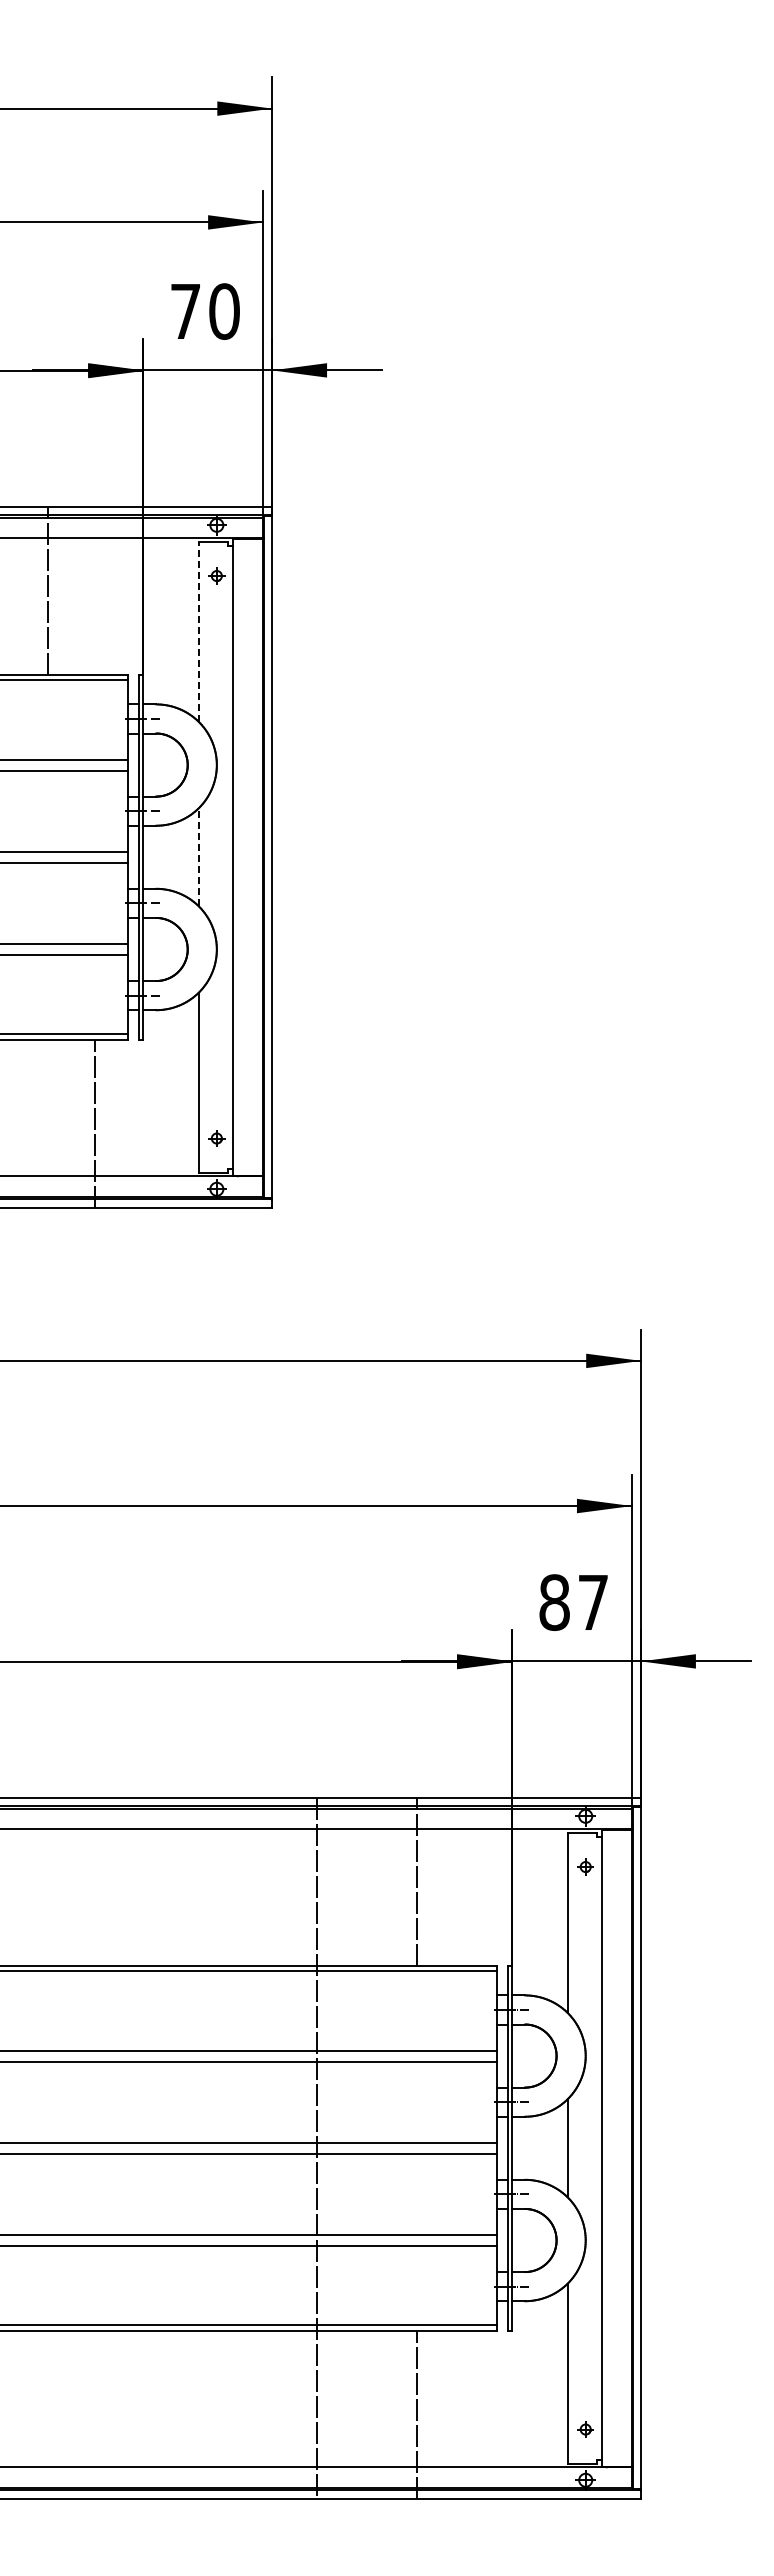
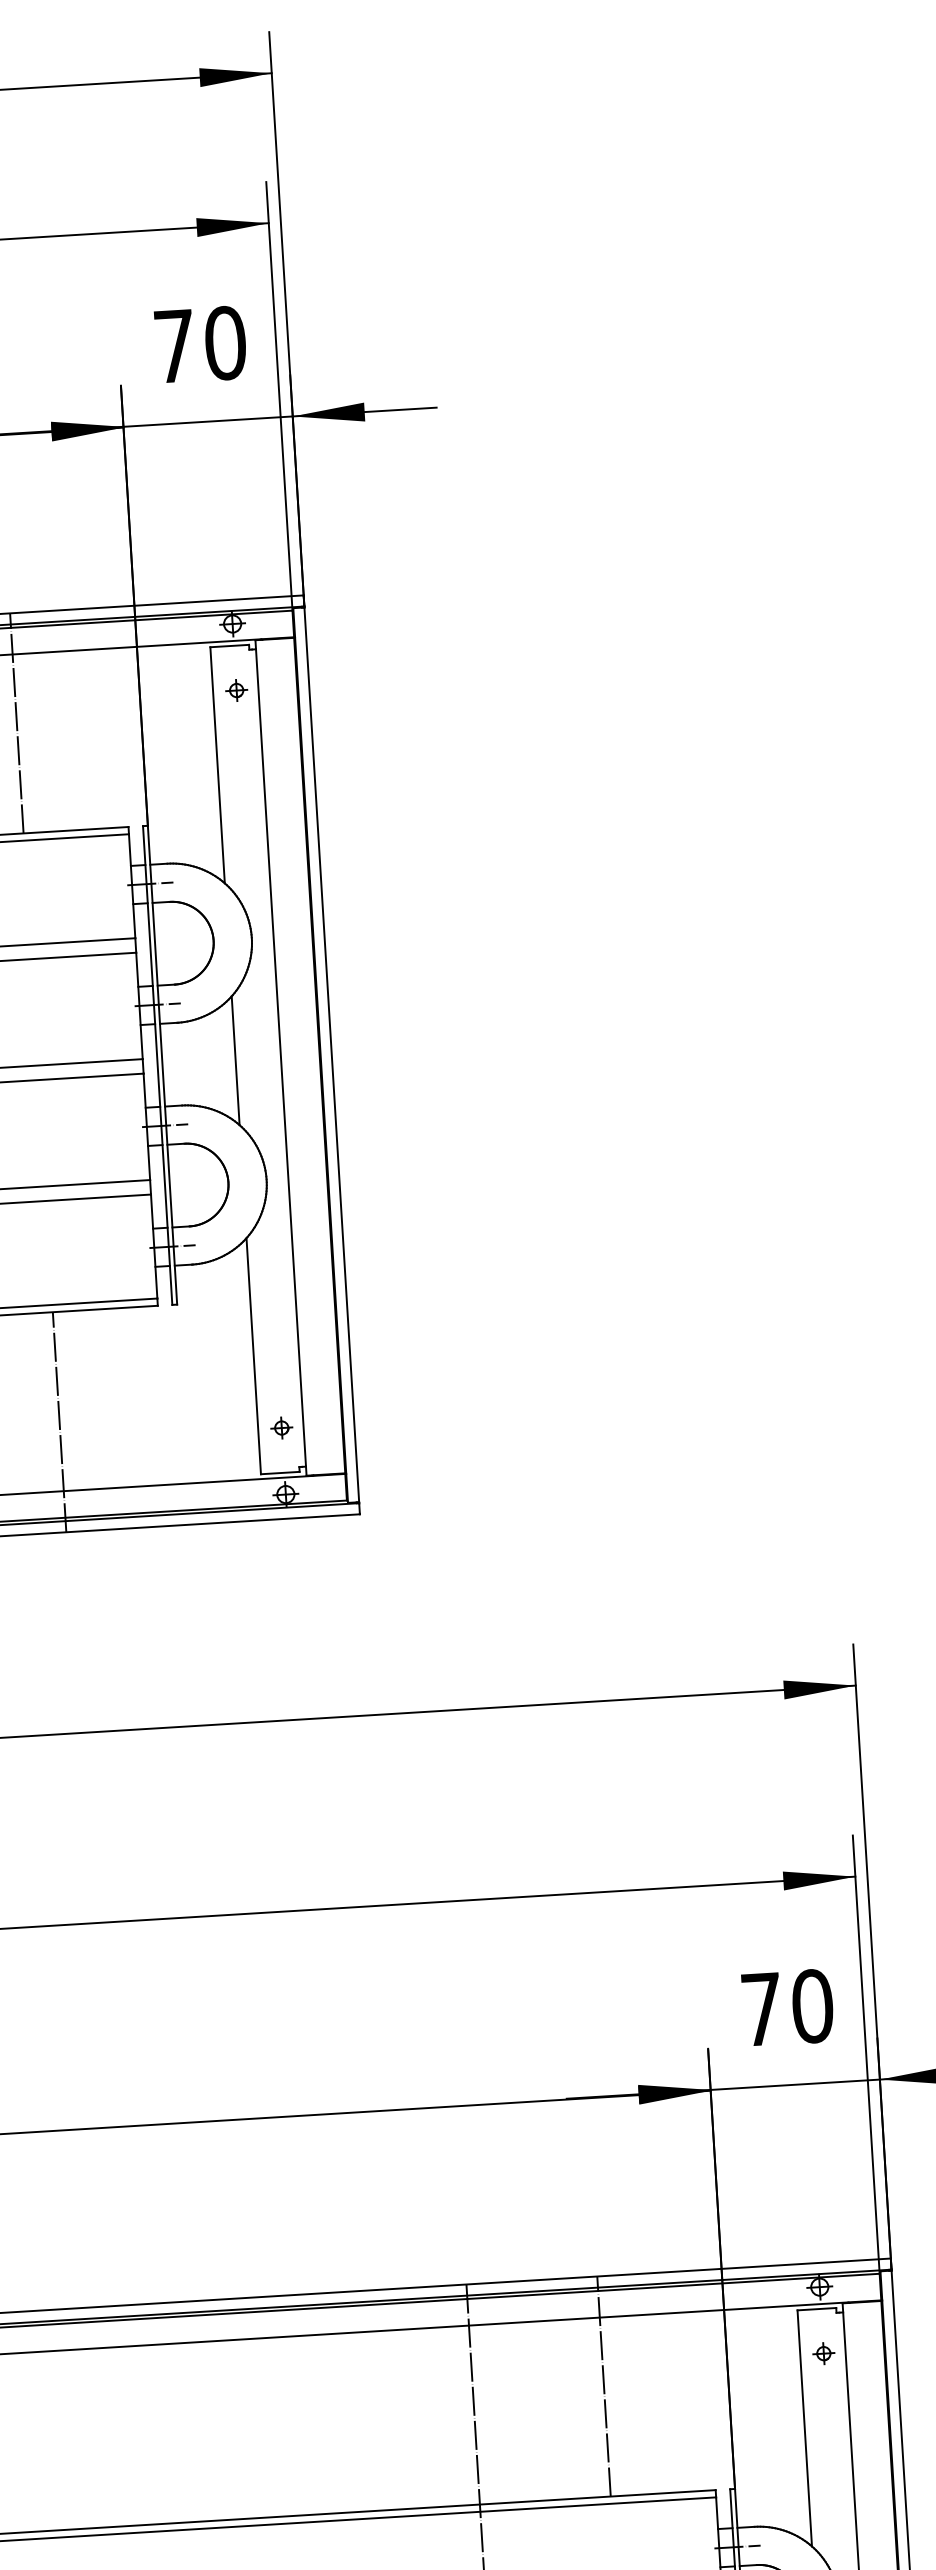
line: (198, 631) -> (217, 764), dashed -> solid
line: (198, 856) -> (235, 1059), dashed -> solid
line: (95, 1123) -> (59, 1421), moved
text: (573, 1602) -> (786, 2007), 87 -> 70

